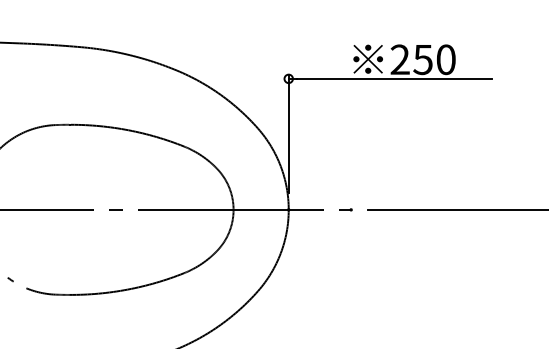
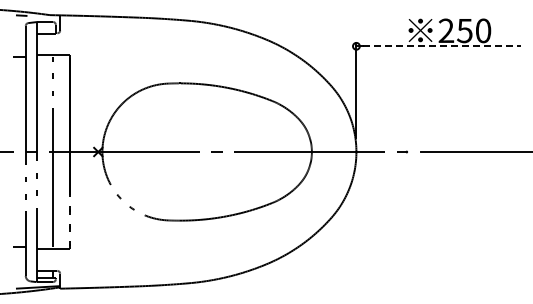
line: (394, 79) -> (441, 46), solid -> dashed

